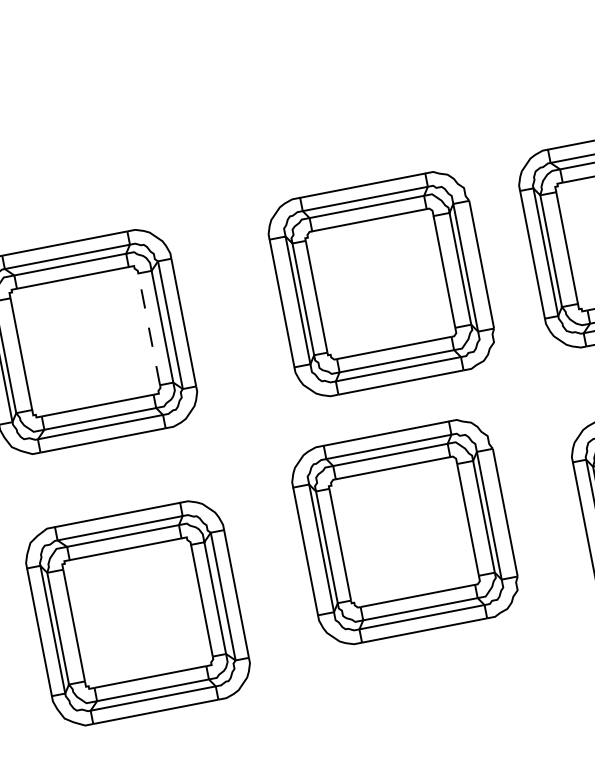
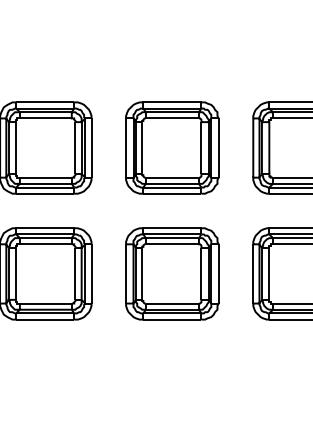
part: (381, 282) -> (172, 147), moved
line: (149, 330) -> (75, 148), dashed -> solid
part: (405, 531) -> (172, 273), moved

